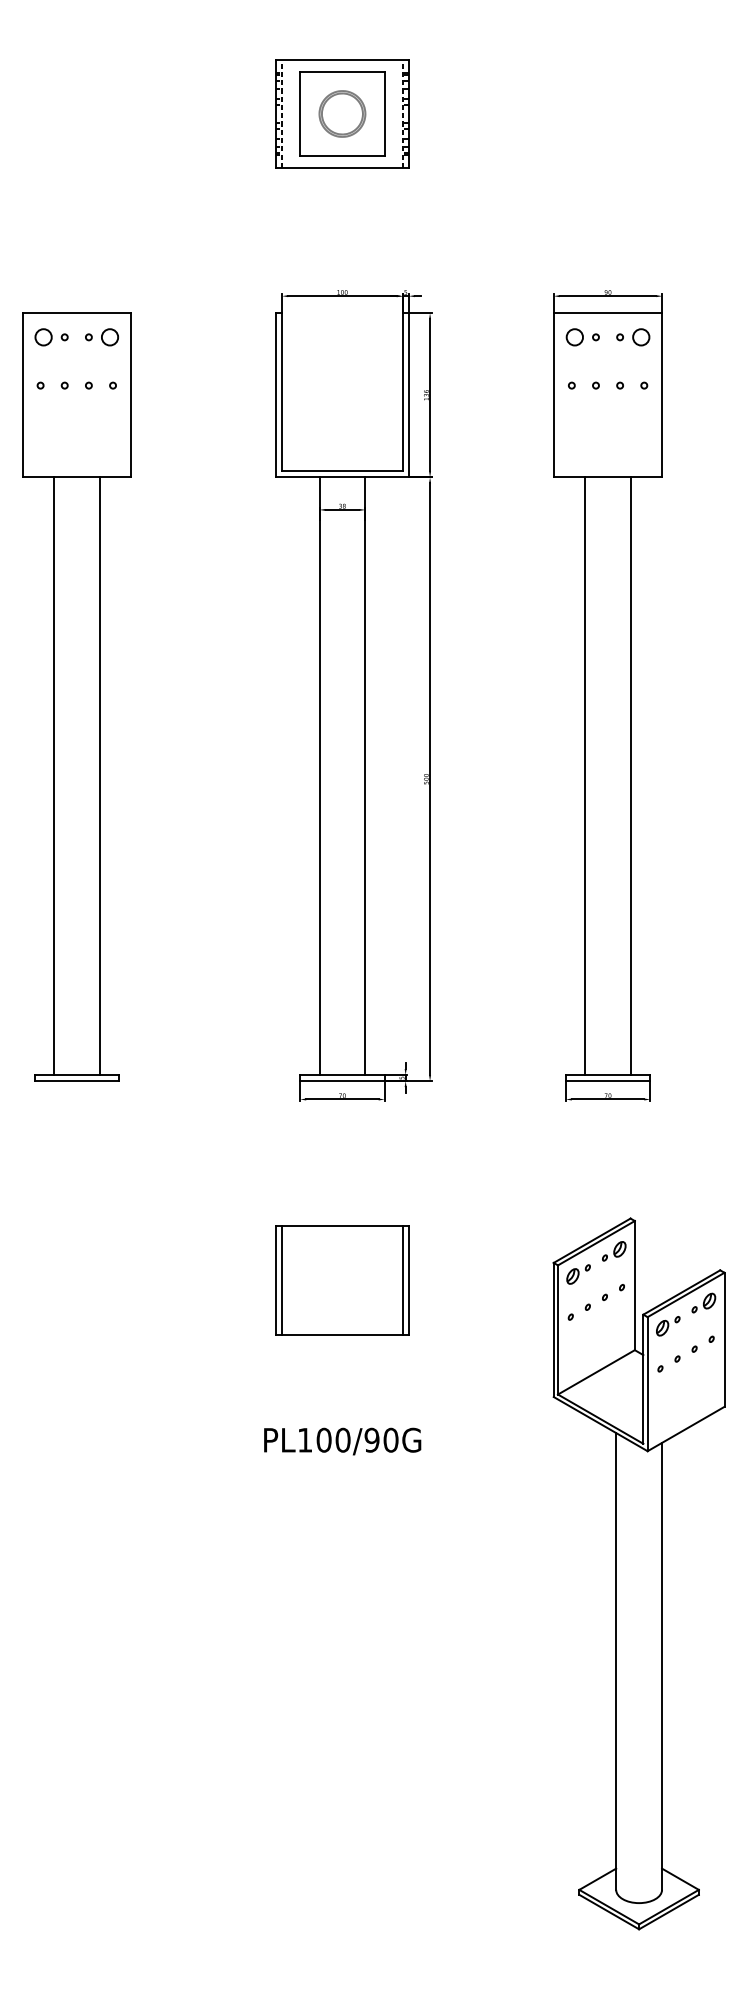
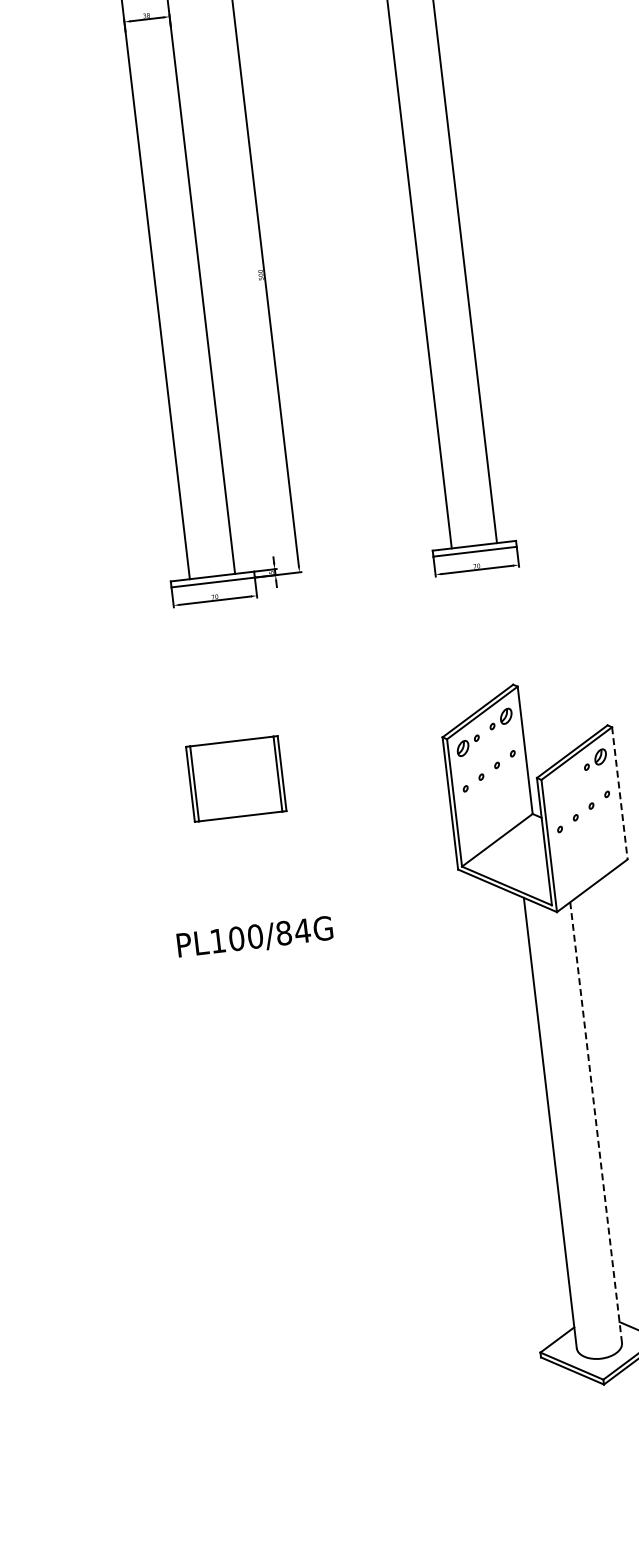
part: (342, 1280) -> (236, 779), size x0.7
part: (668, 1326) -> (563, 786), removed
line: (724, 1340) -> (619, 794), solid -> dashed
text: (381, 1439) -> (293, 931), PL100/90G -> PL100/84G
line: (662, 1665) -> (596, 1121), solid -> dashed

